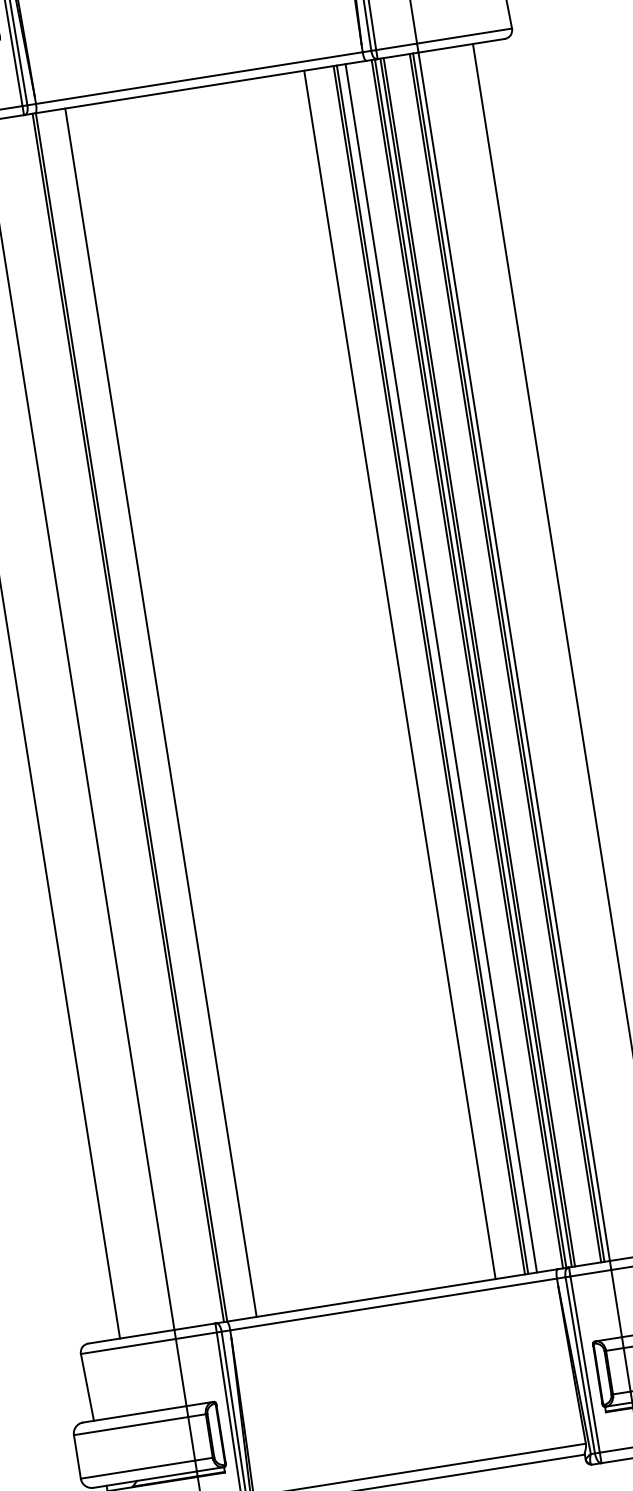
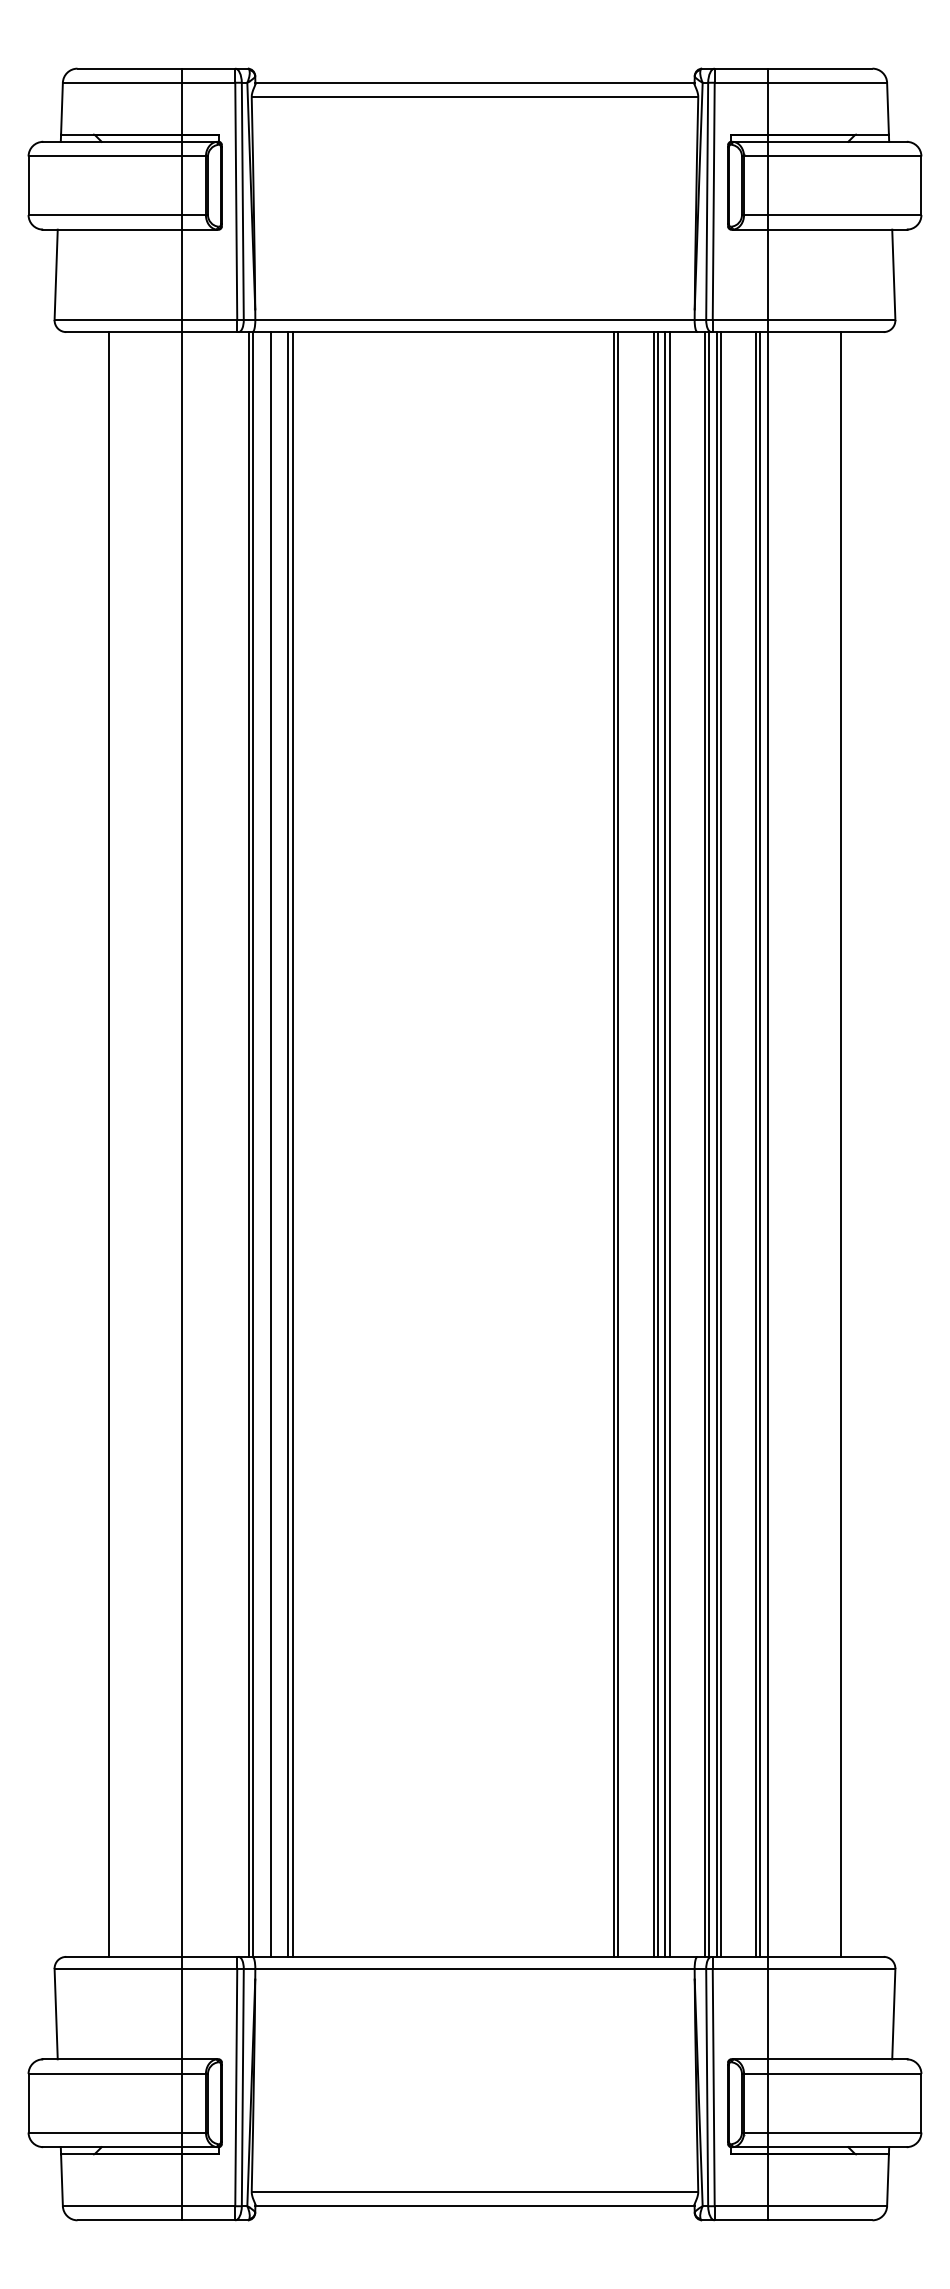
line: (438, 668) -> (665, 1144), added
line: (403, 674) -> (618, 1144), added
line: (157, 713) -> (288, 1144), added
line: (144, 715) -> (270, 1144), added

